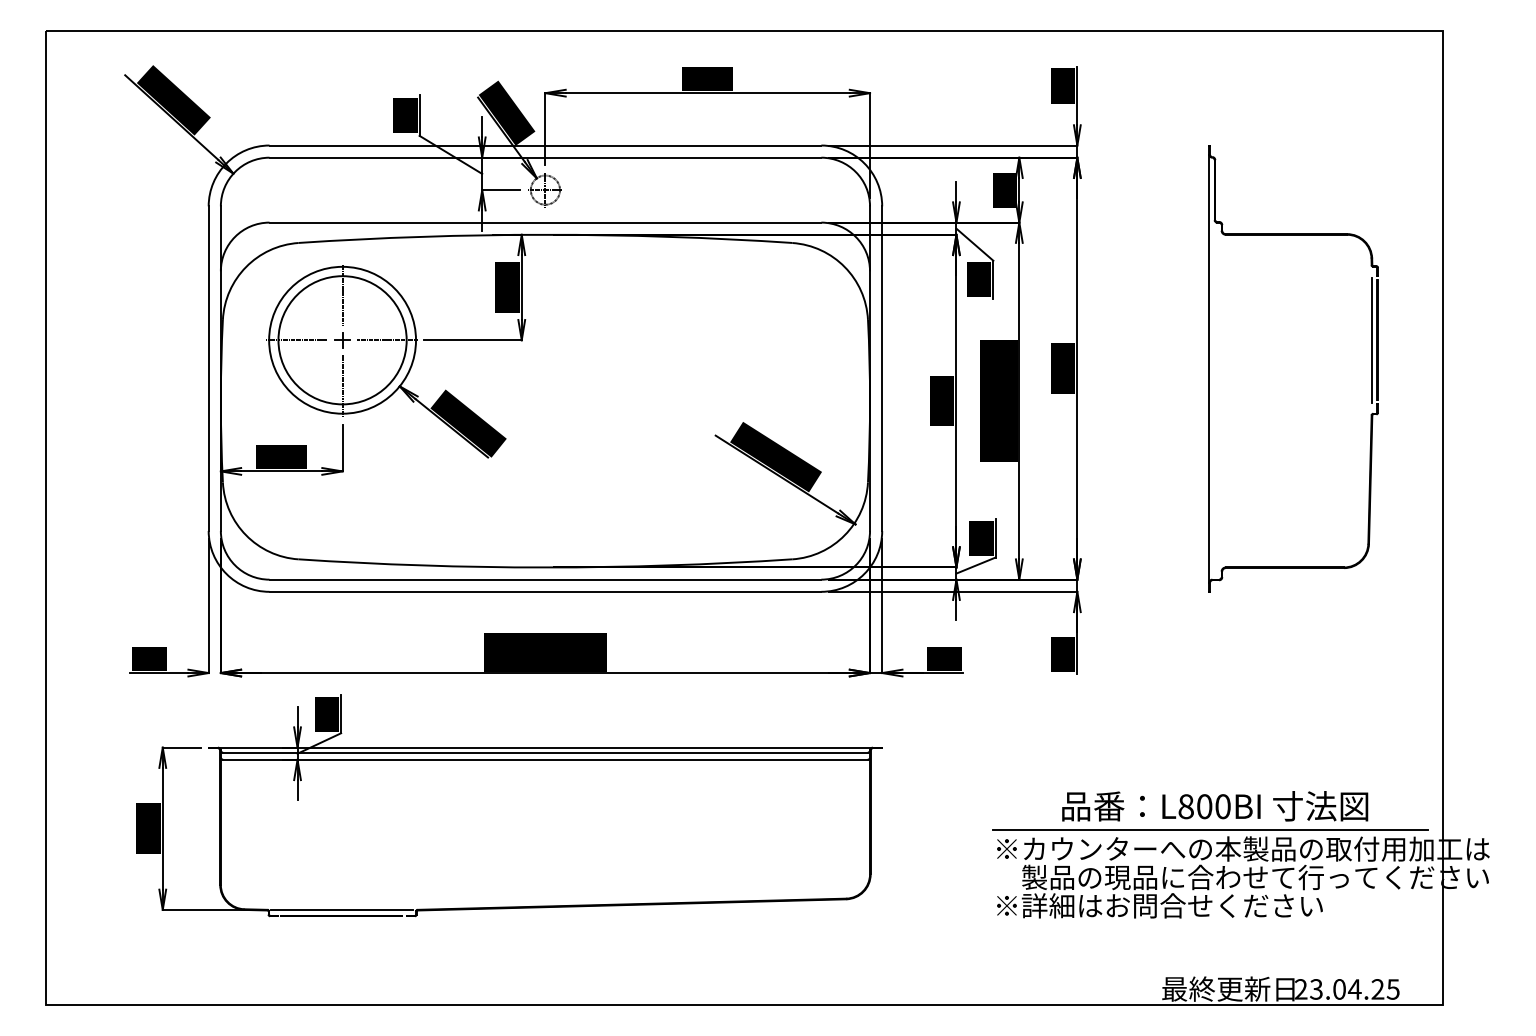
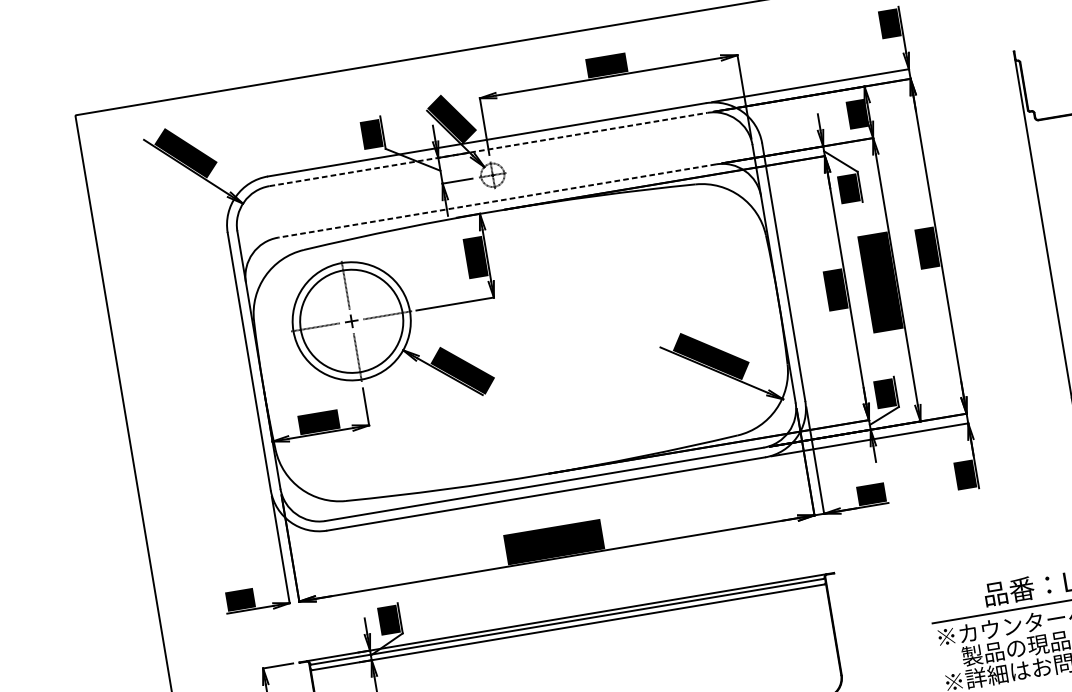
line: (545, 157) -> (488, 149), solid -> dashed
line: (545, 222) -> (497, 200), solid -> dashed

